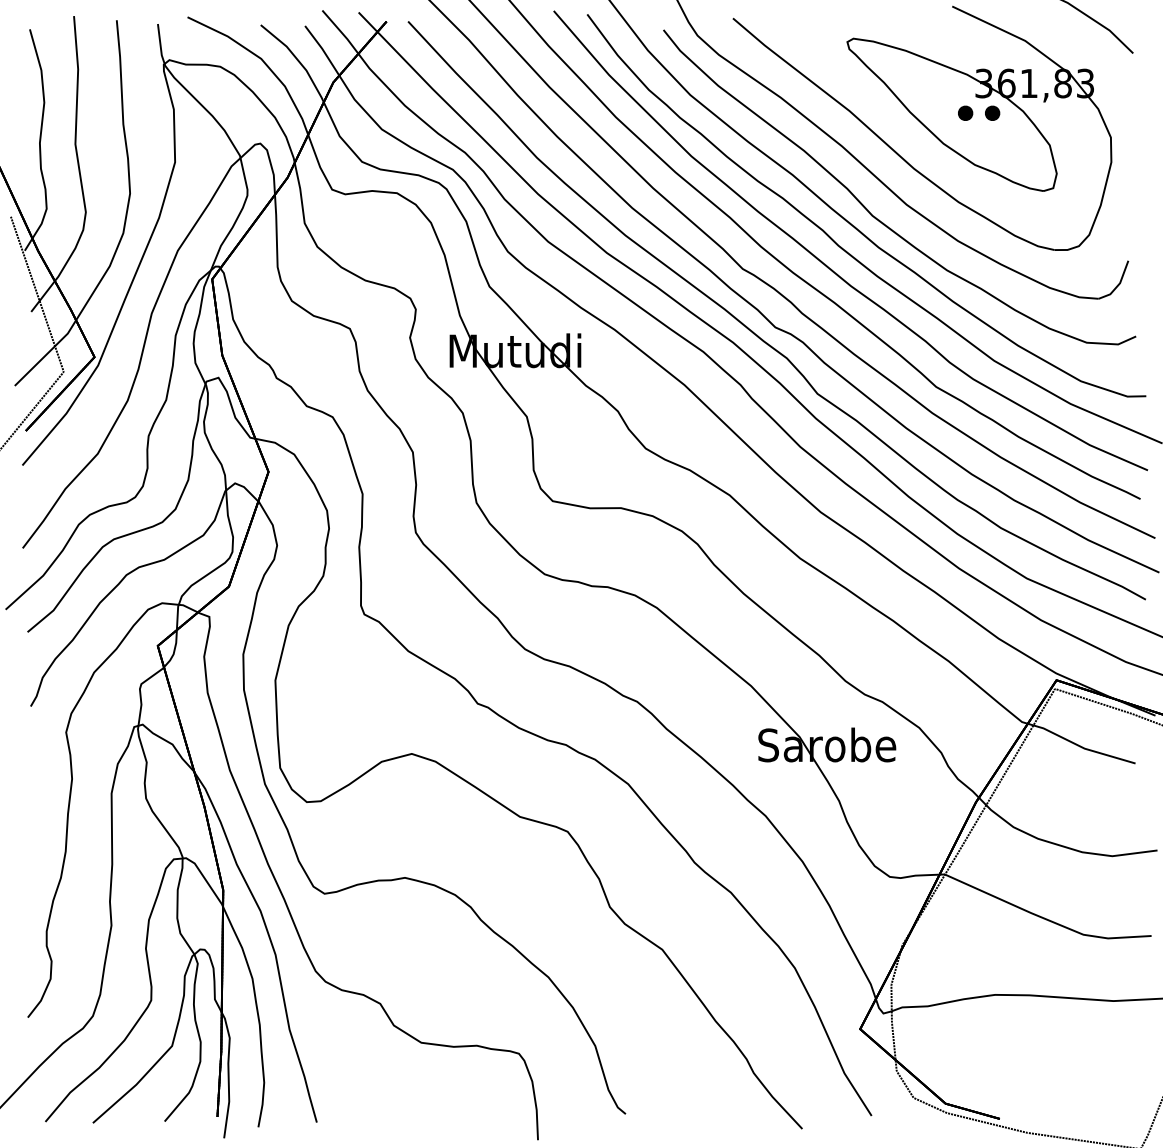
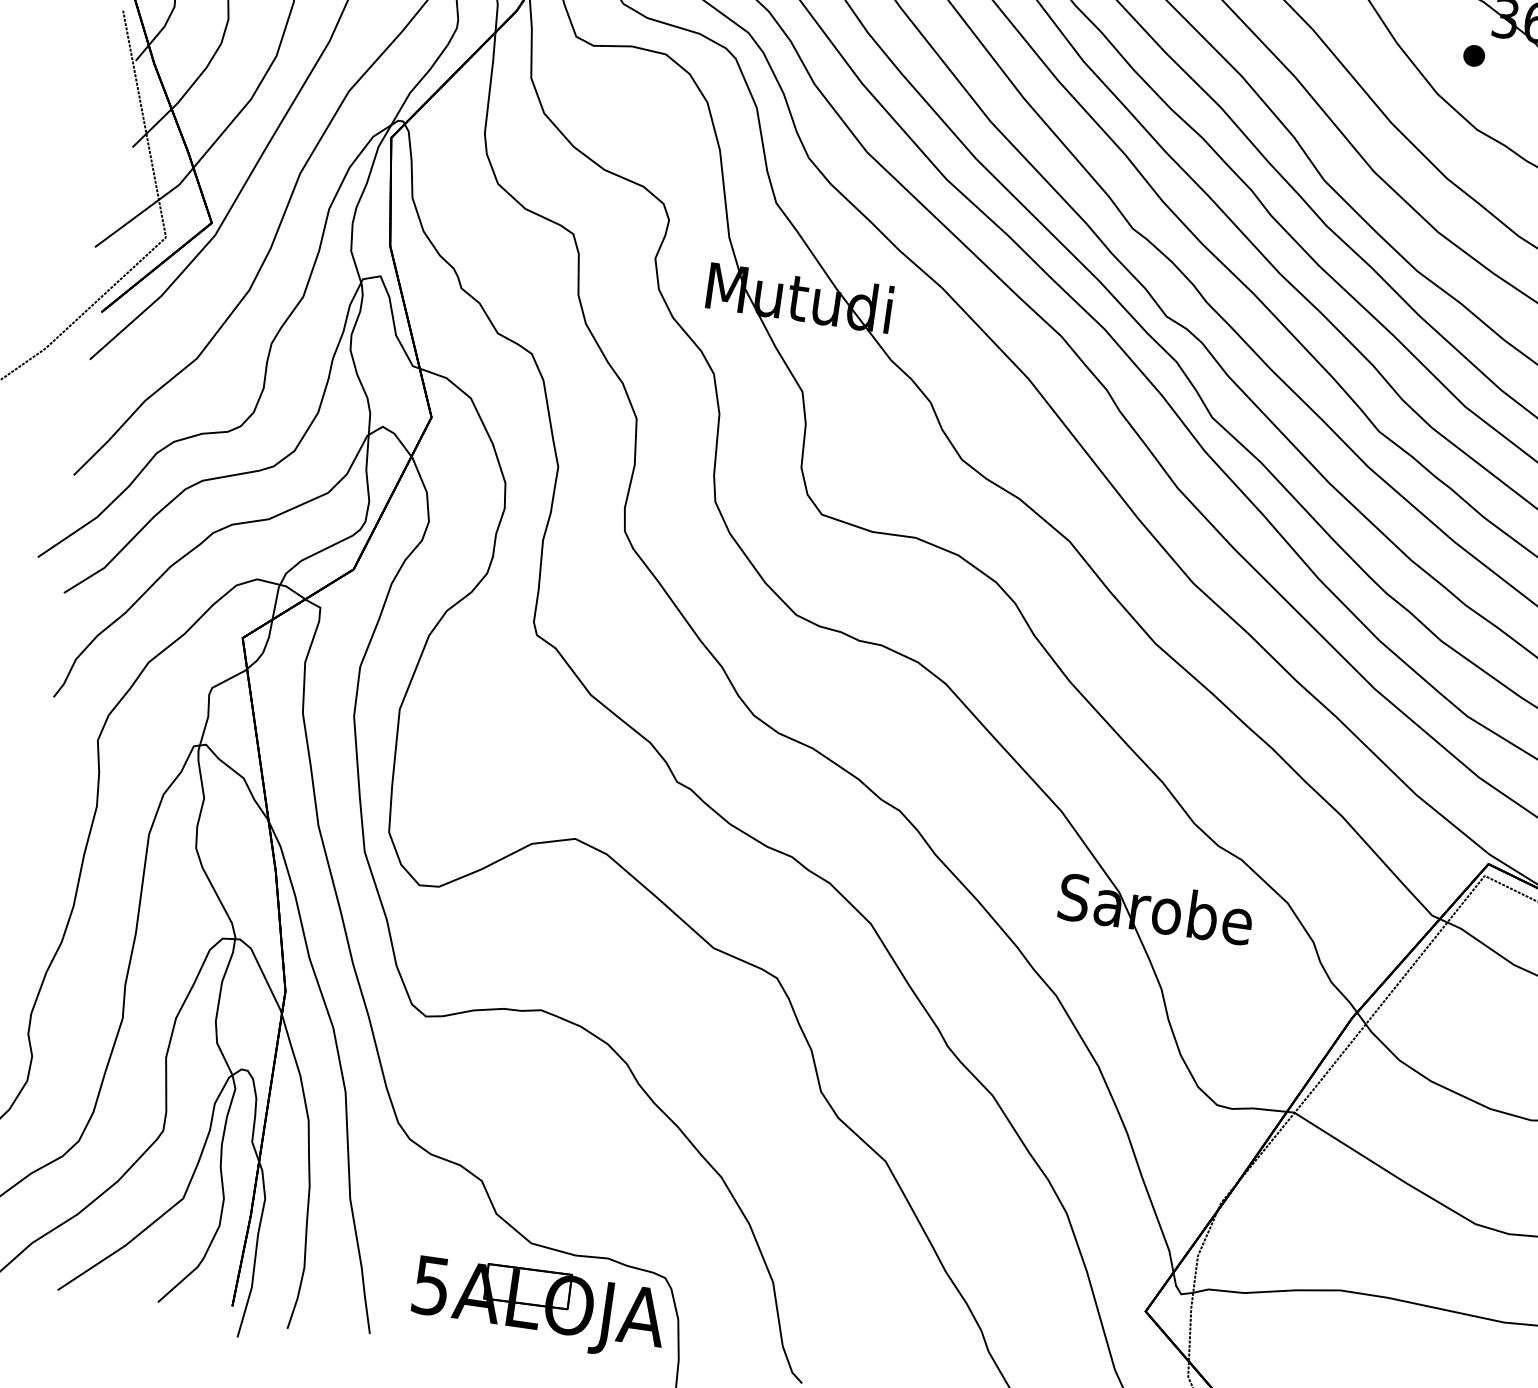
part: (992, 112) -> (1511, 60), removed
part: (433, 1086) -> (539, 1306), added

